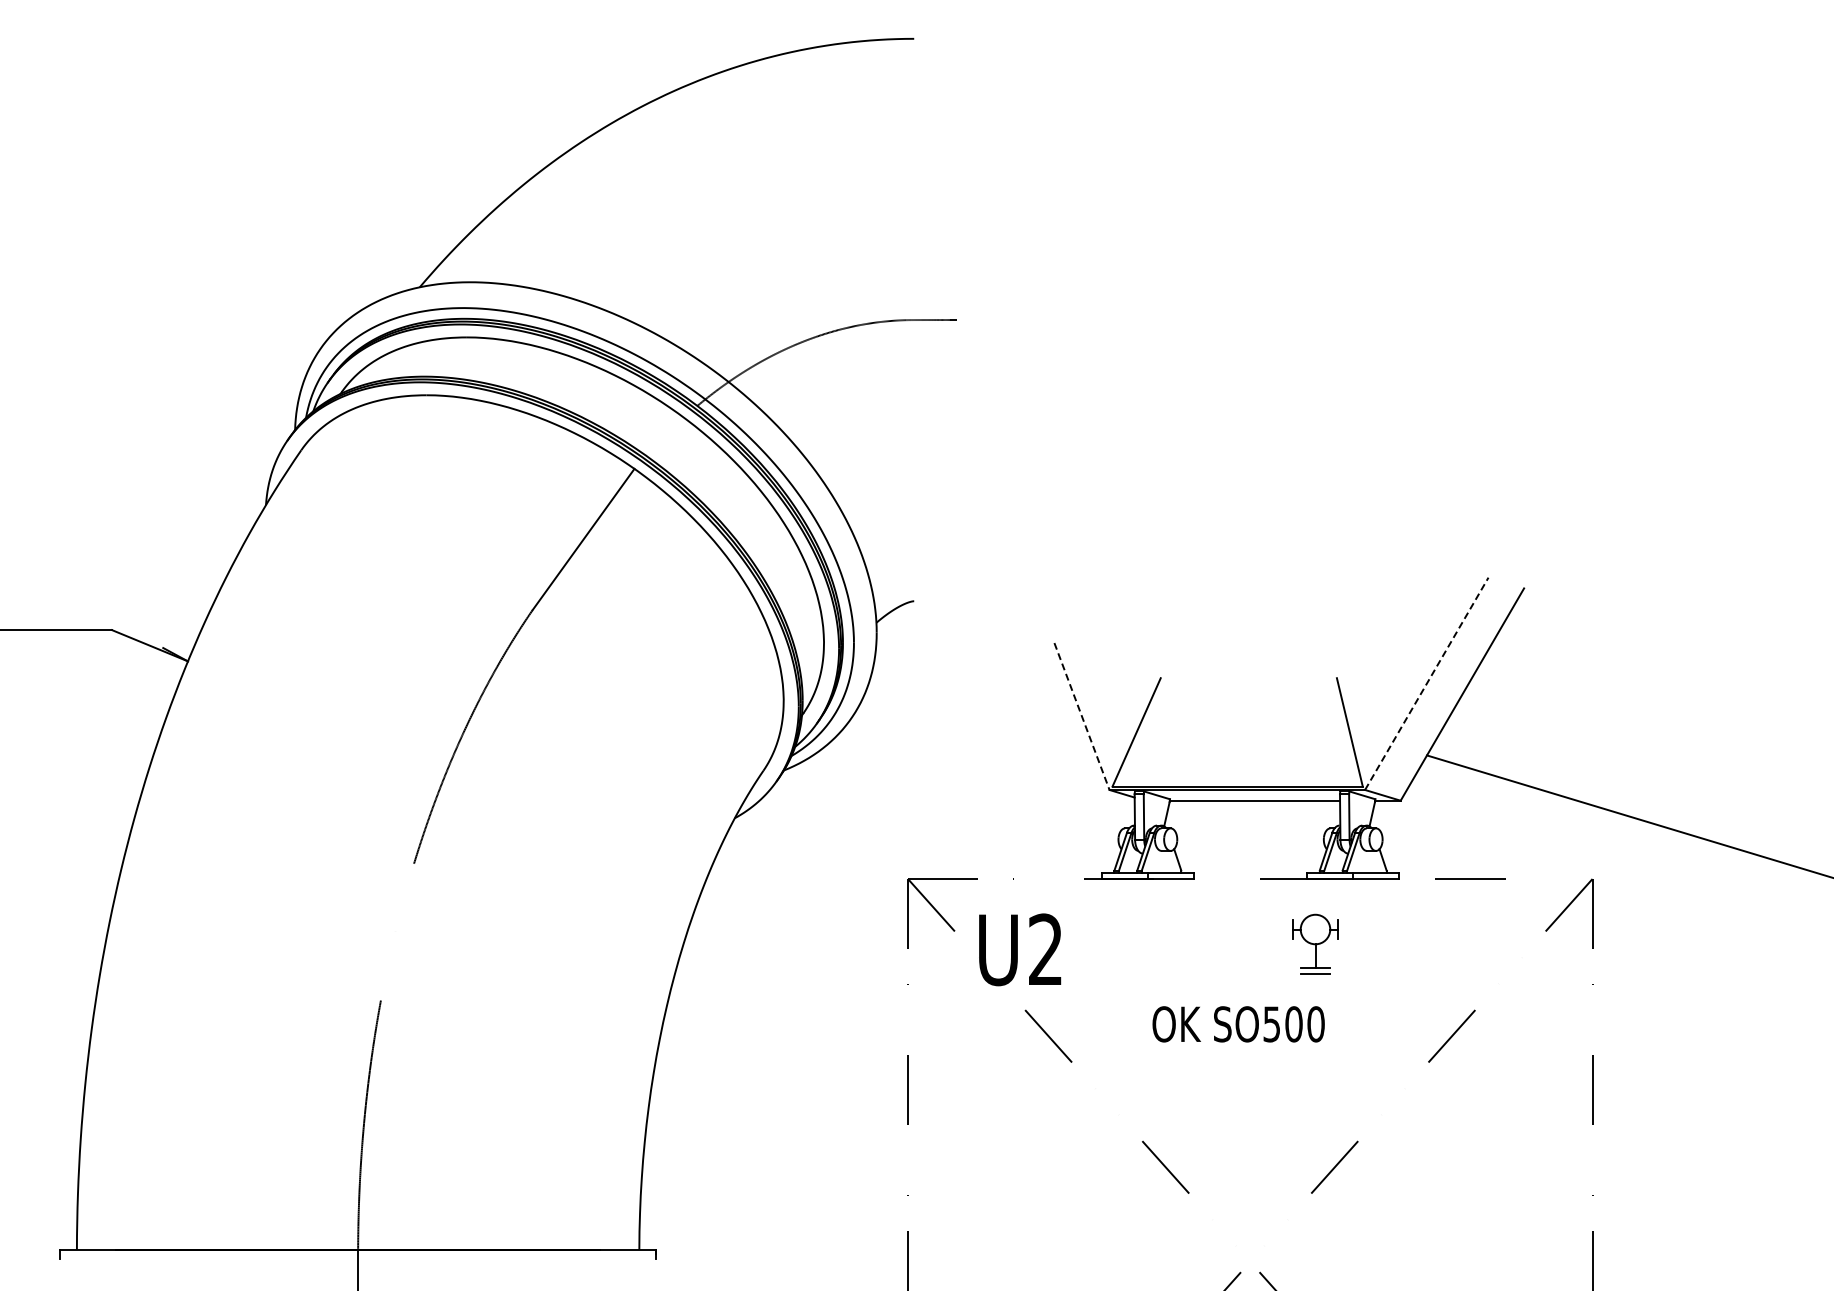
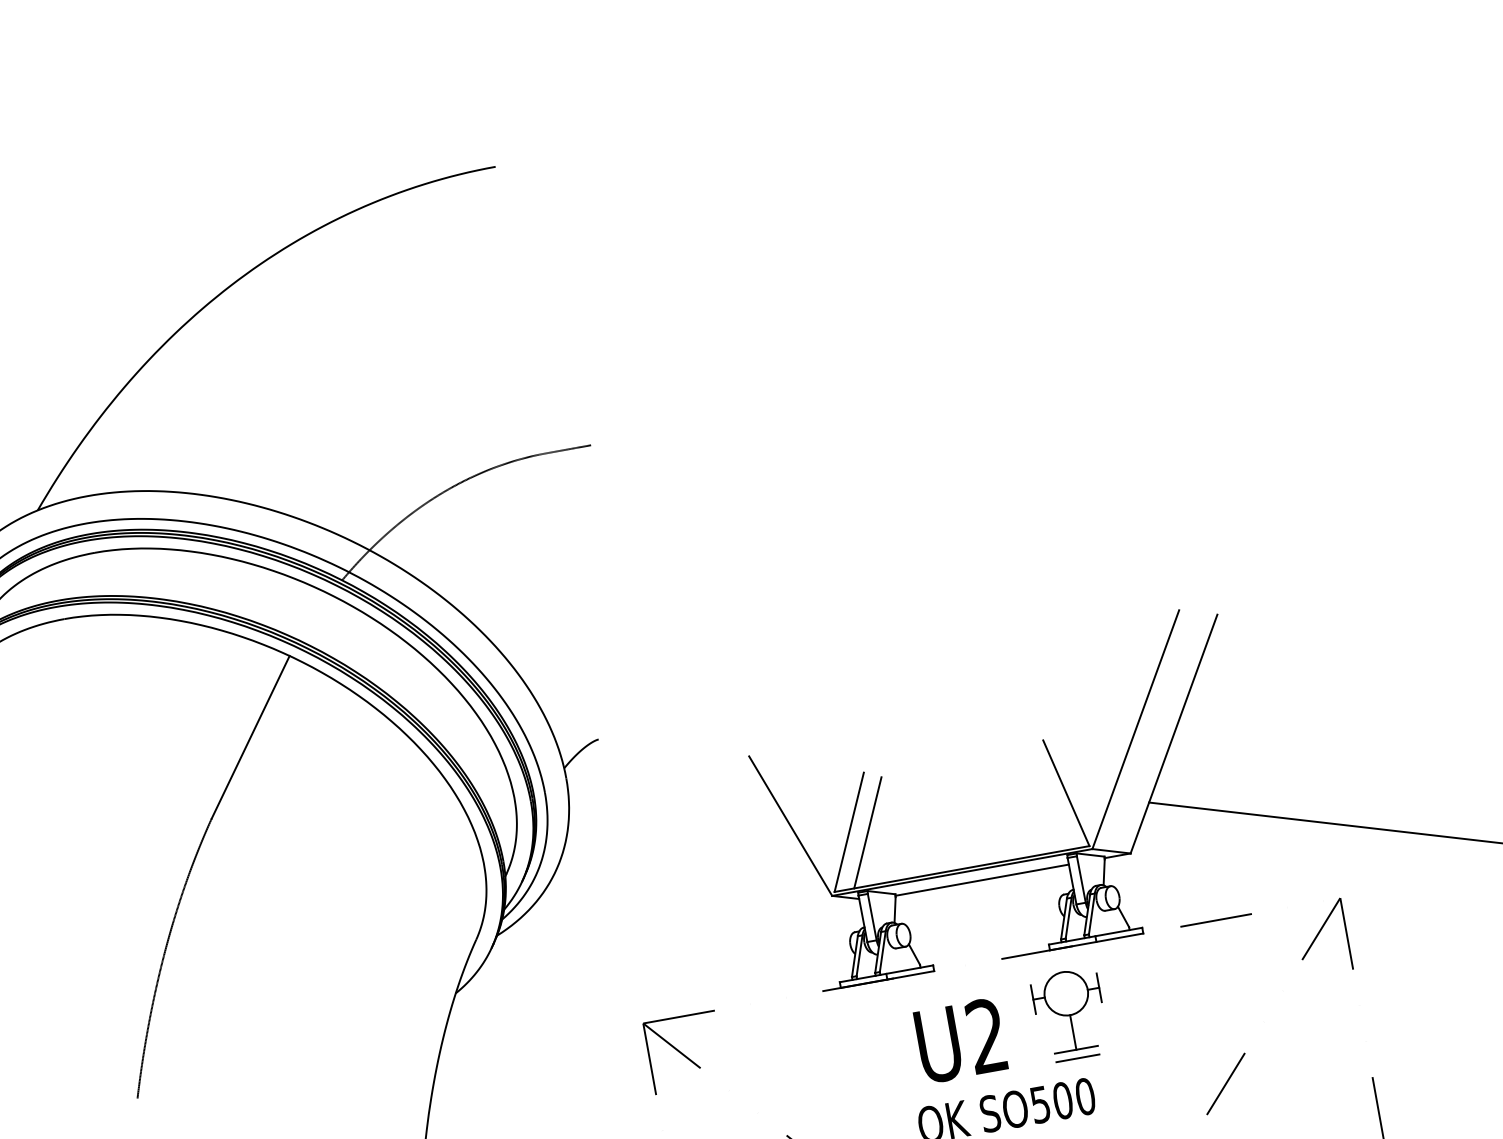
line: (1426, 683) -> (1135, 729), dashed -> solid
line: (1082, 716) -> (791, 826), dashed -> solid
line: (1153, 735) -> (866, 832), added
part: (1315, 944) -> (1070, 1015), size x1.43
text: (1020, 949) -> (961, 1040), moved

